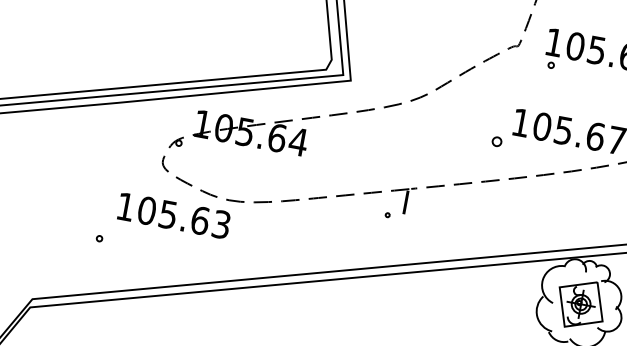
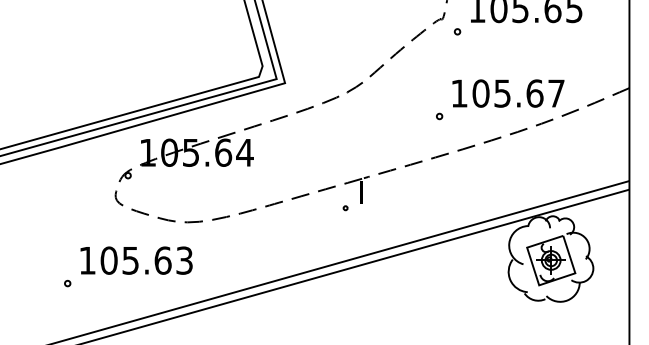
part: (551, 65) -> (457, 31), moved
part: (497, 141) -> (439, 116), size x0.62
text: (174, 215) -> (136, 260), moved

